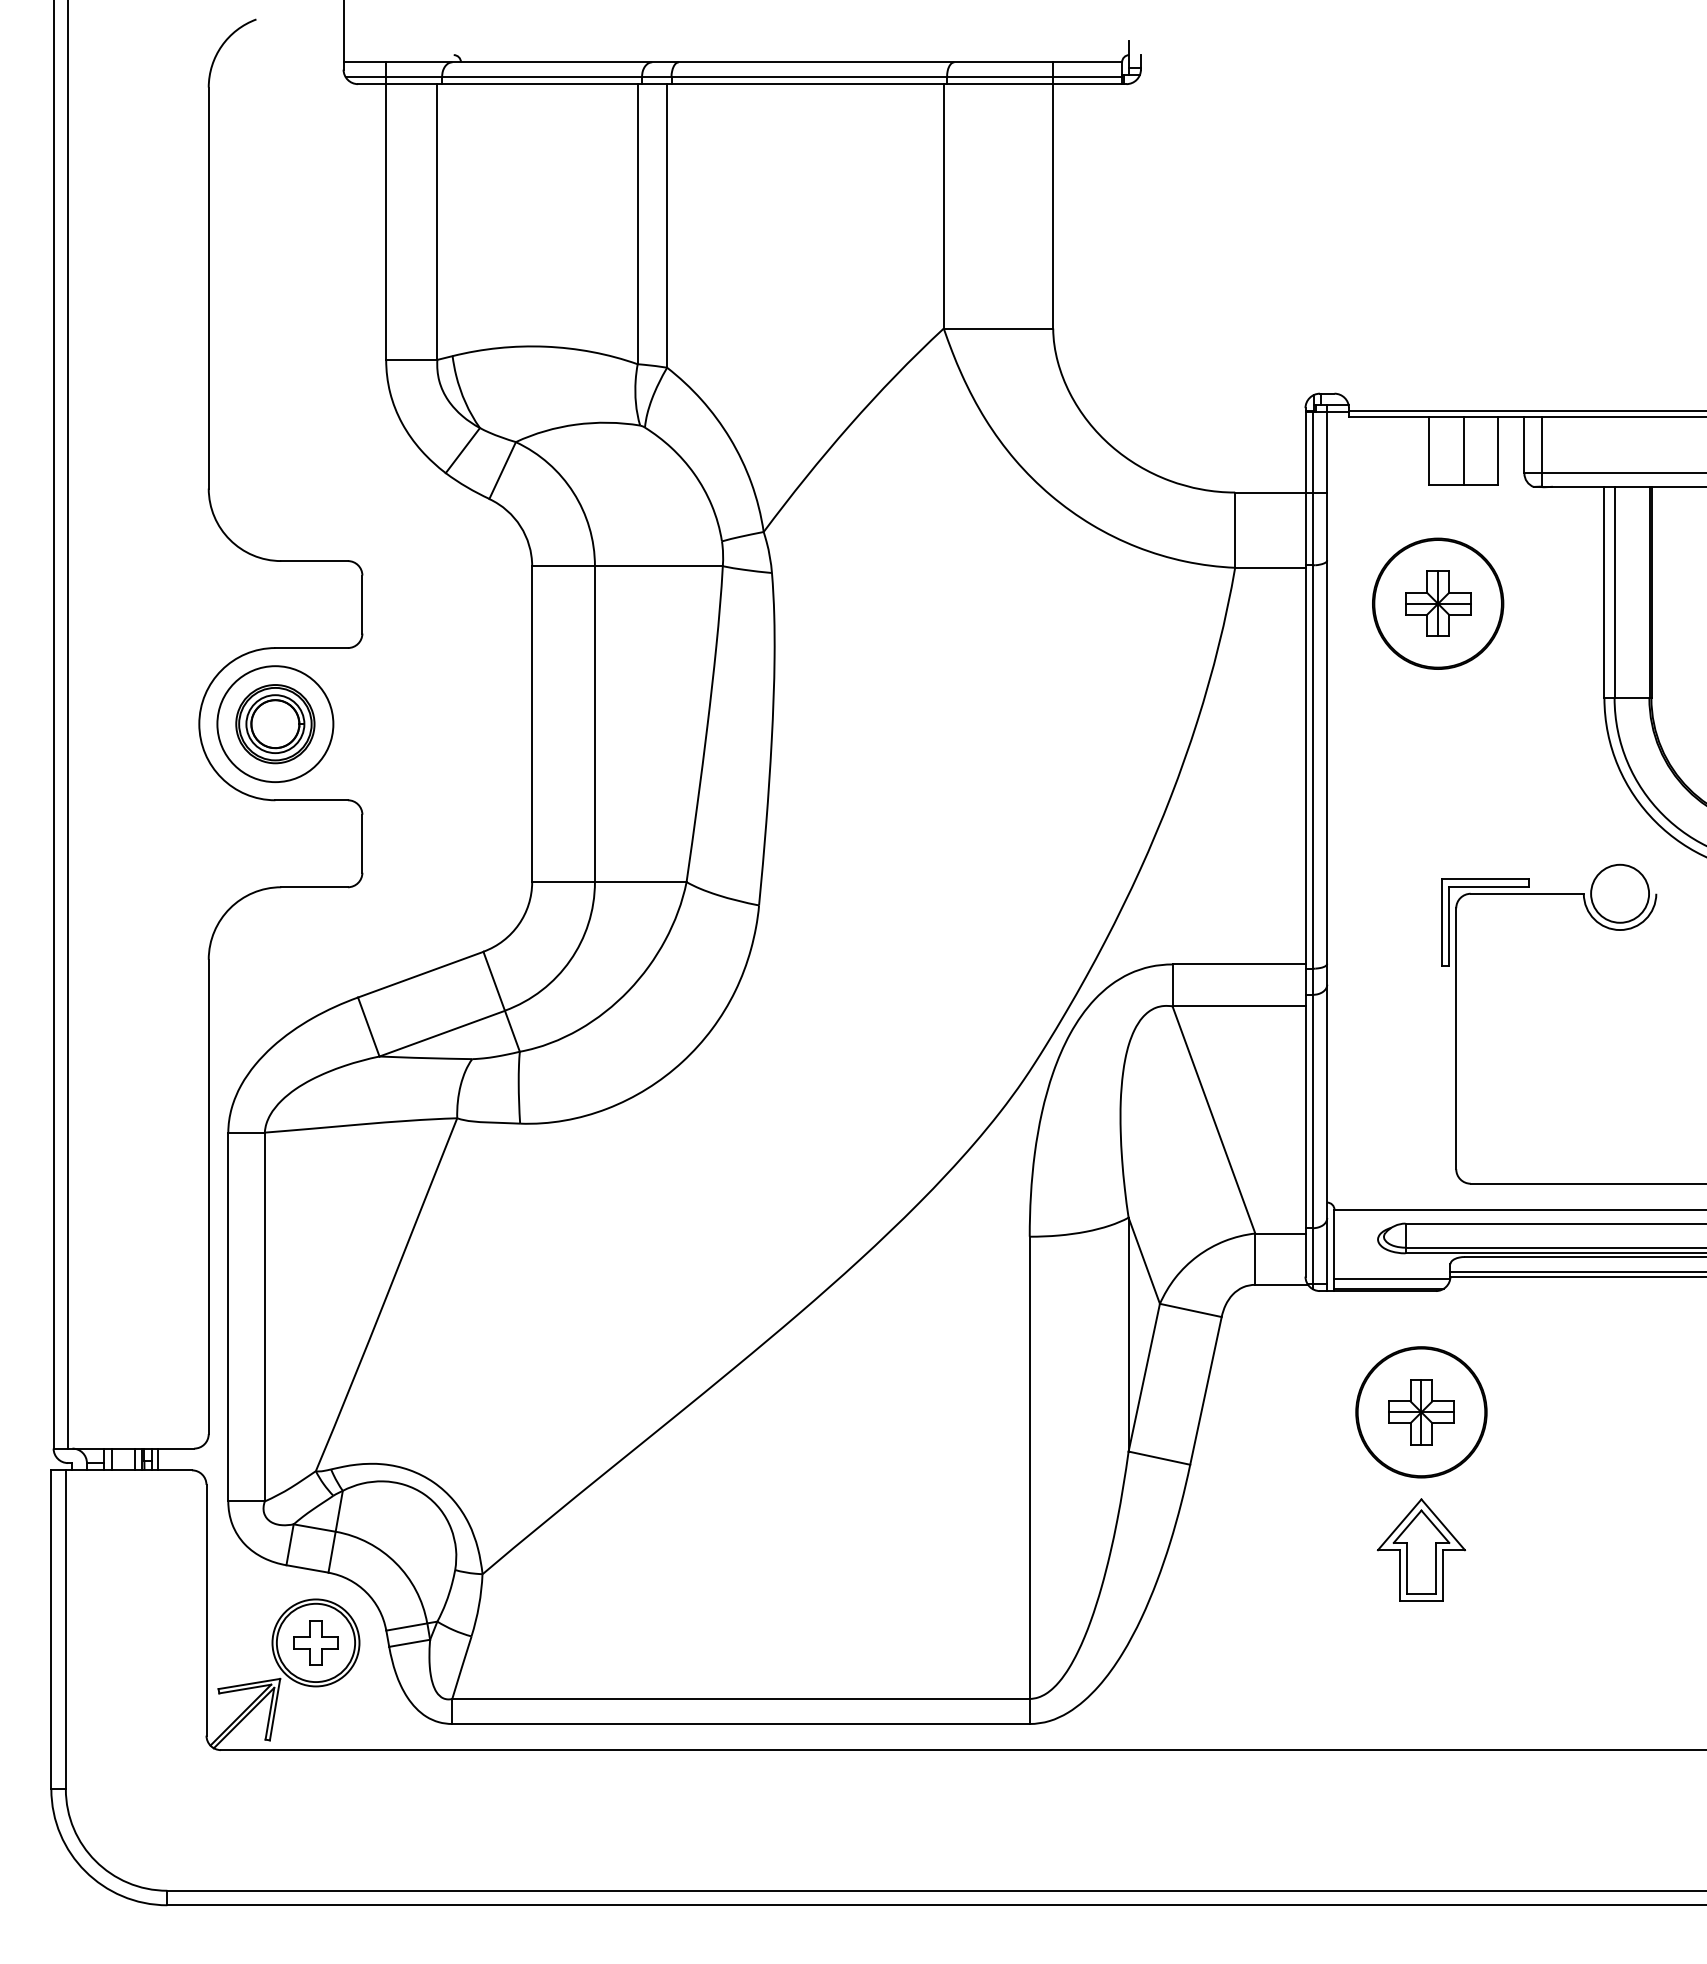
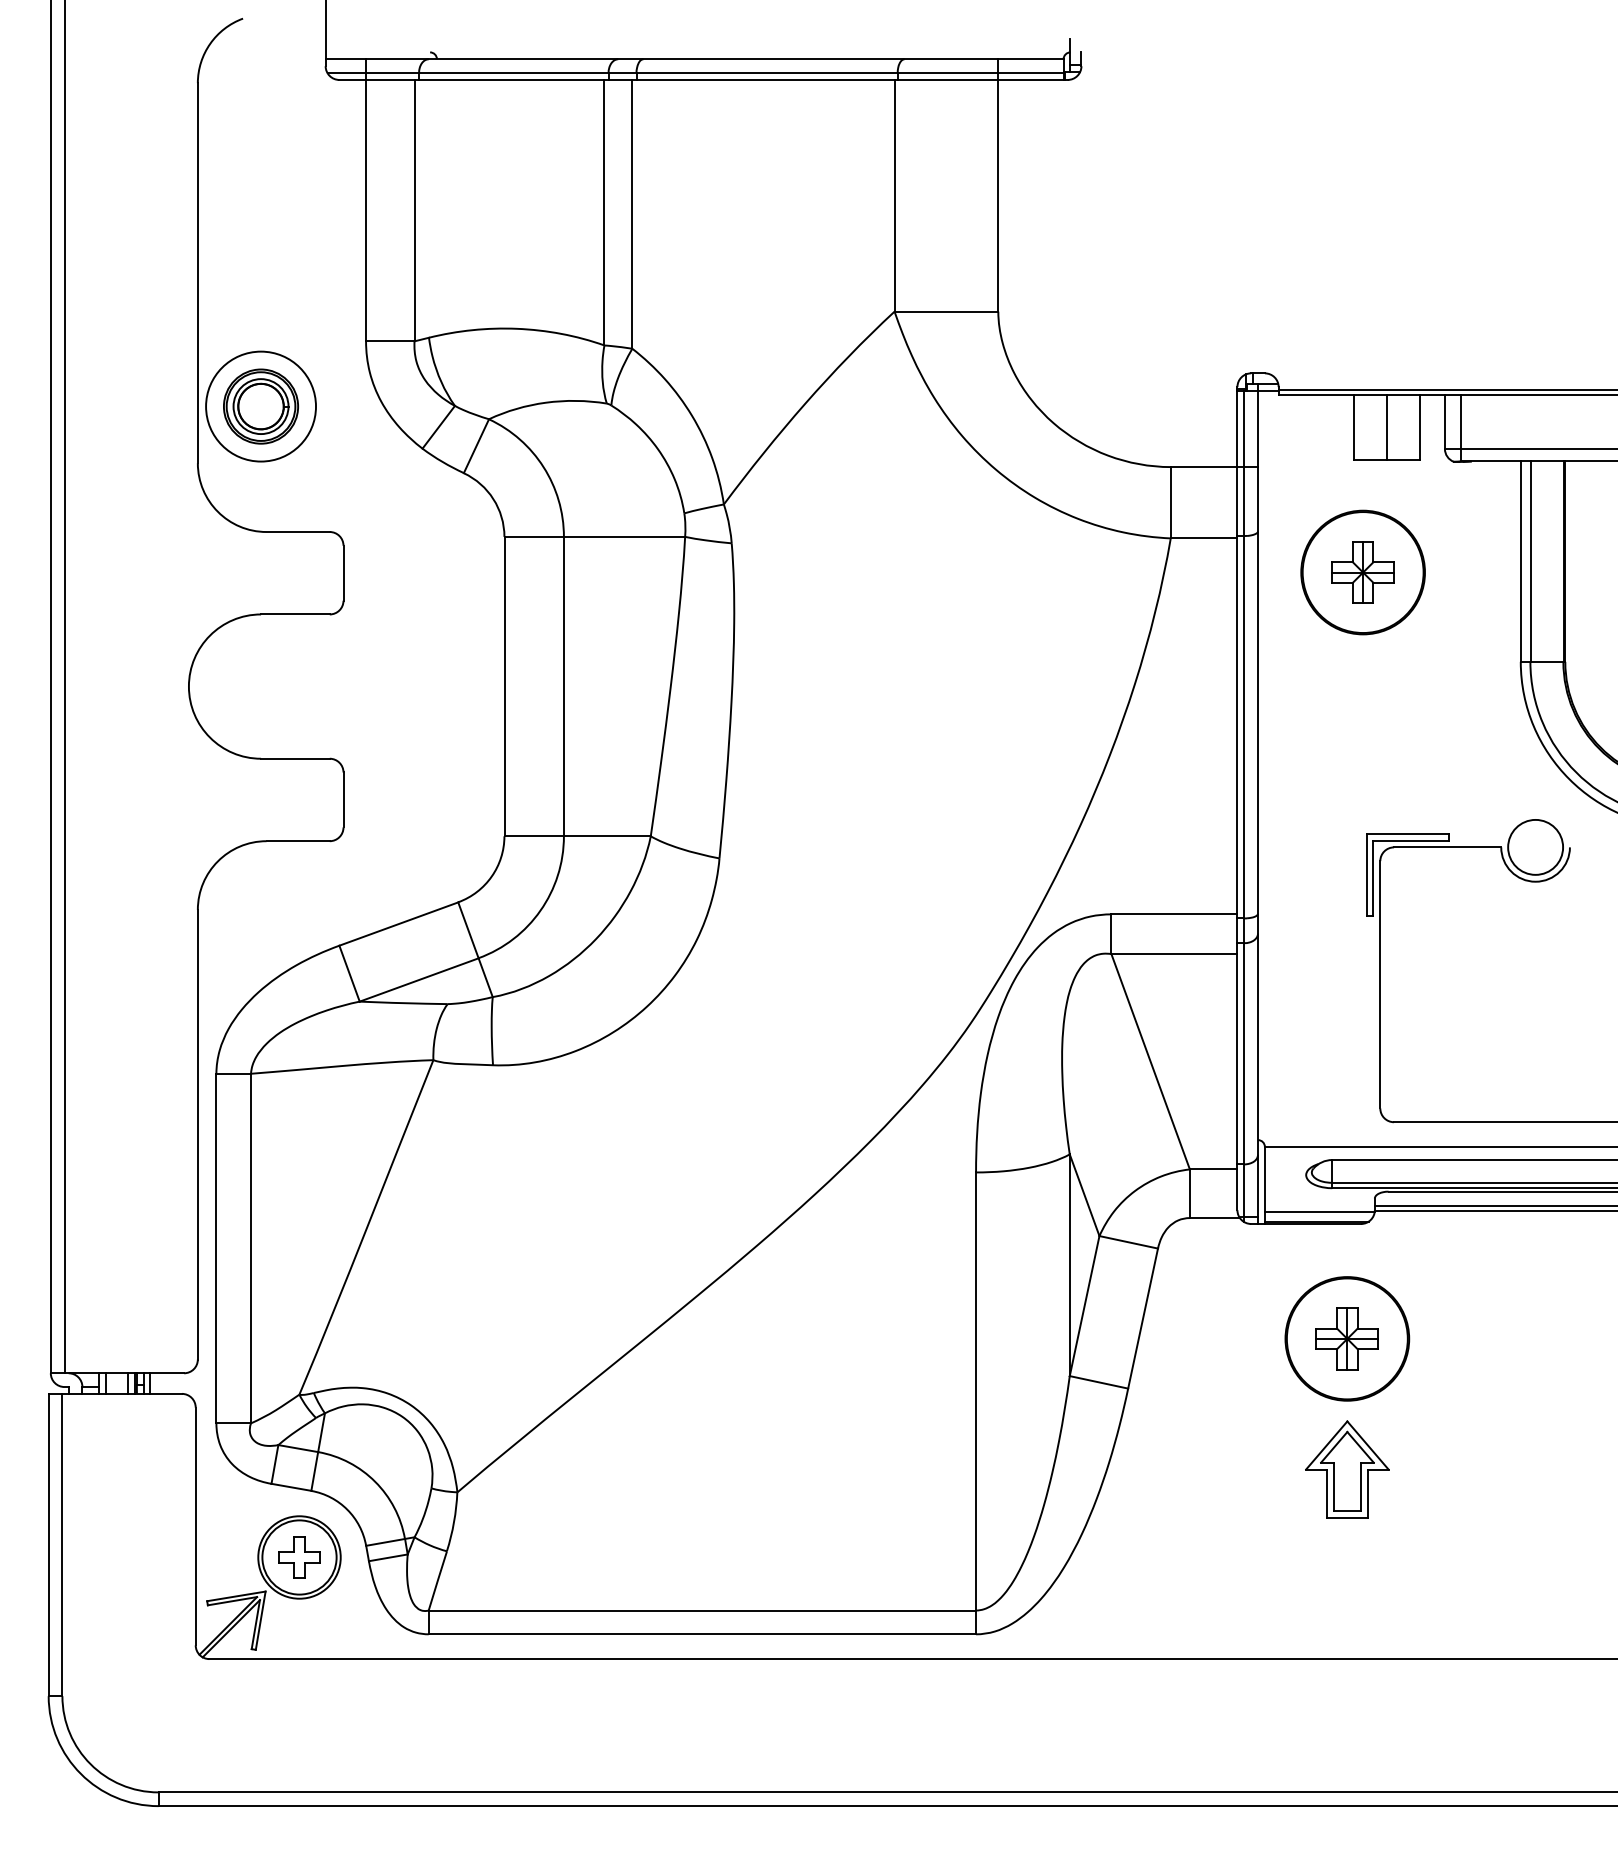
part: (274, 724) -> (260, 406), moved

